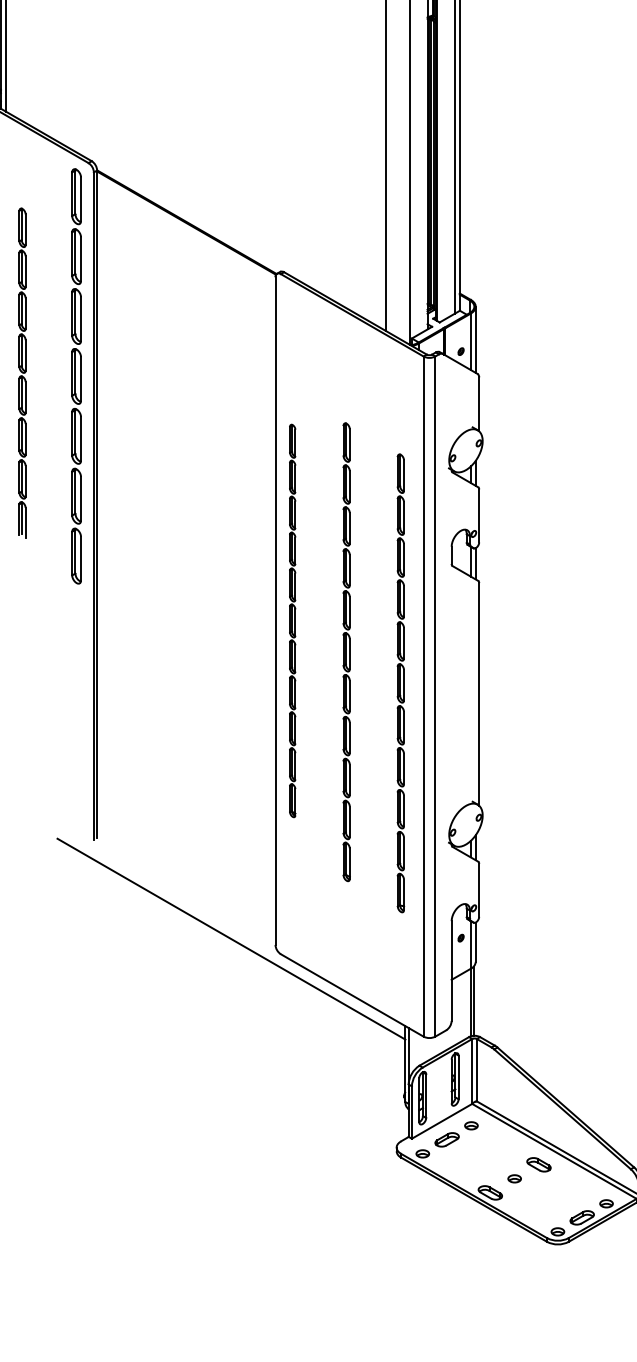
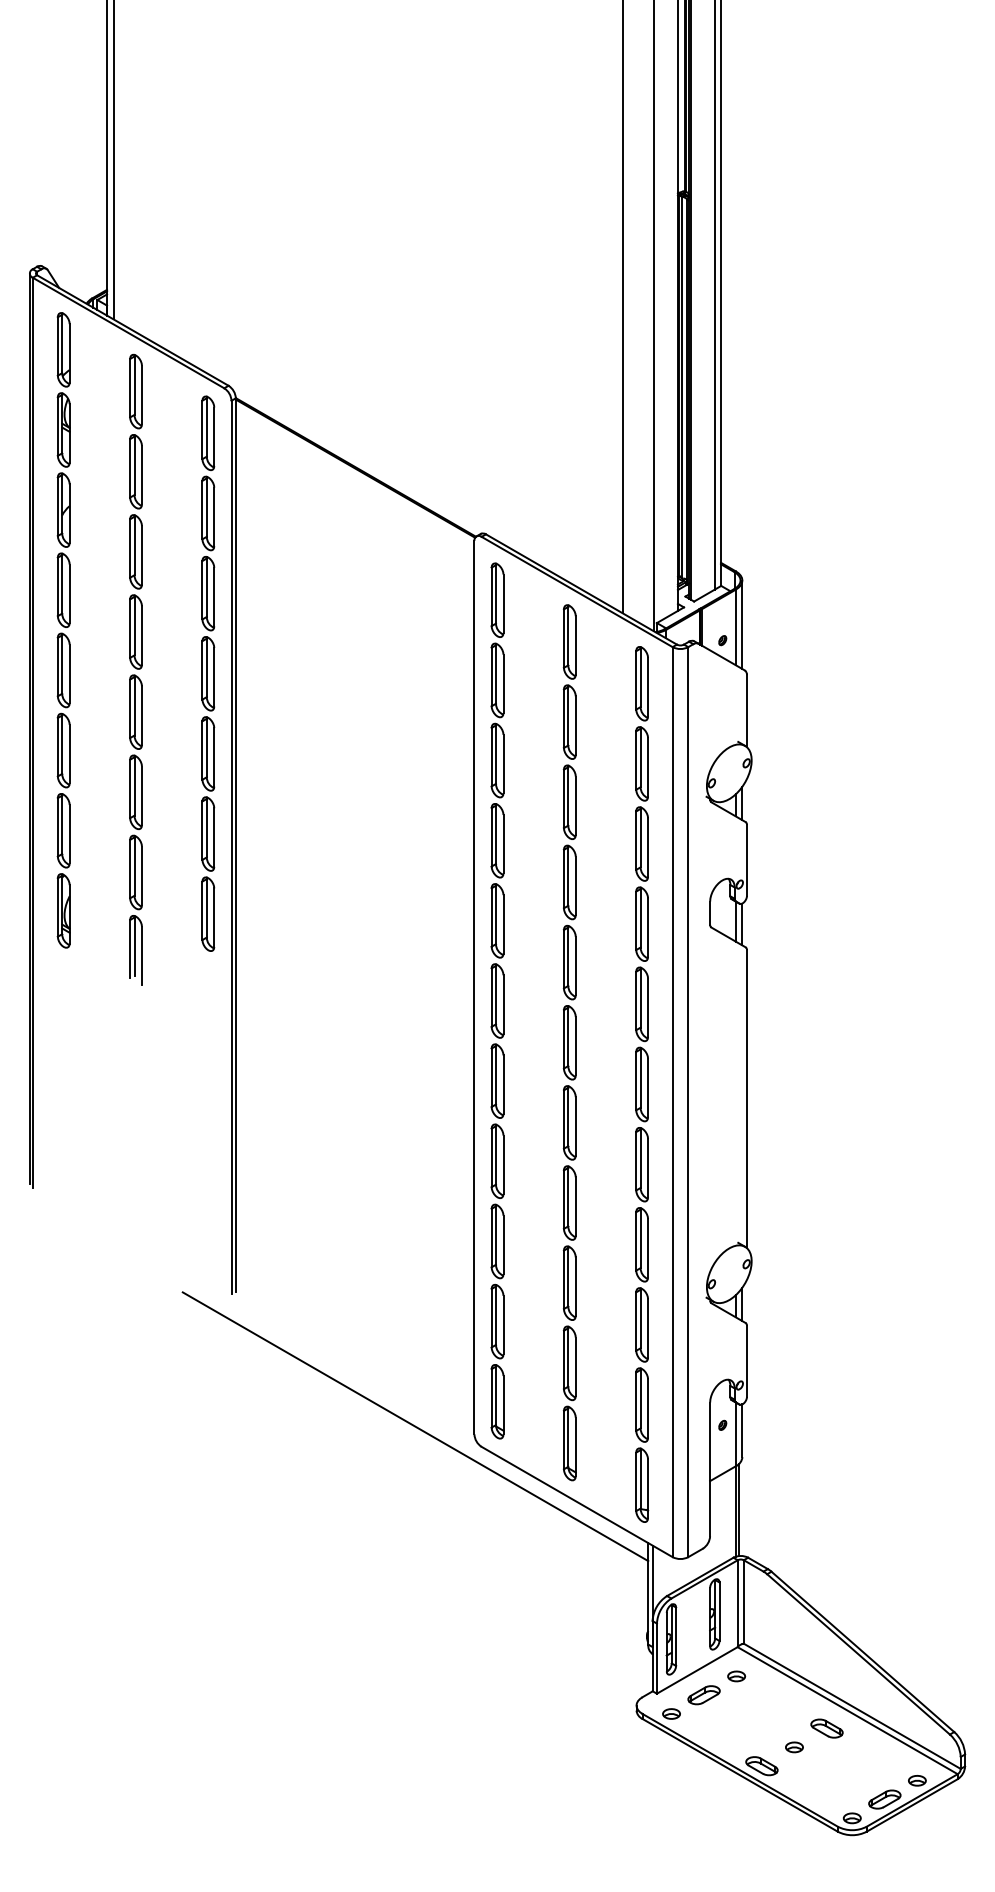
part: (22, 373) -> (135, 669), size x1.43
part: (292, 620) -> (497, 1000), size x1.67
part: (346, 652) -> (569, 1042), size x1.43
part: (401, 683) -> (642, 1084), size x1.43

